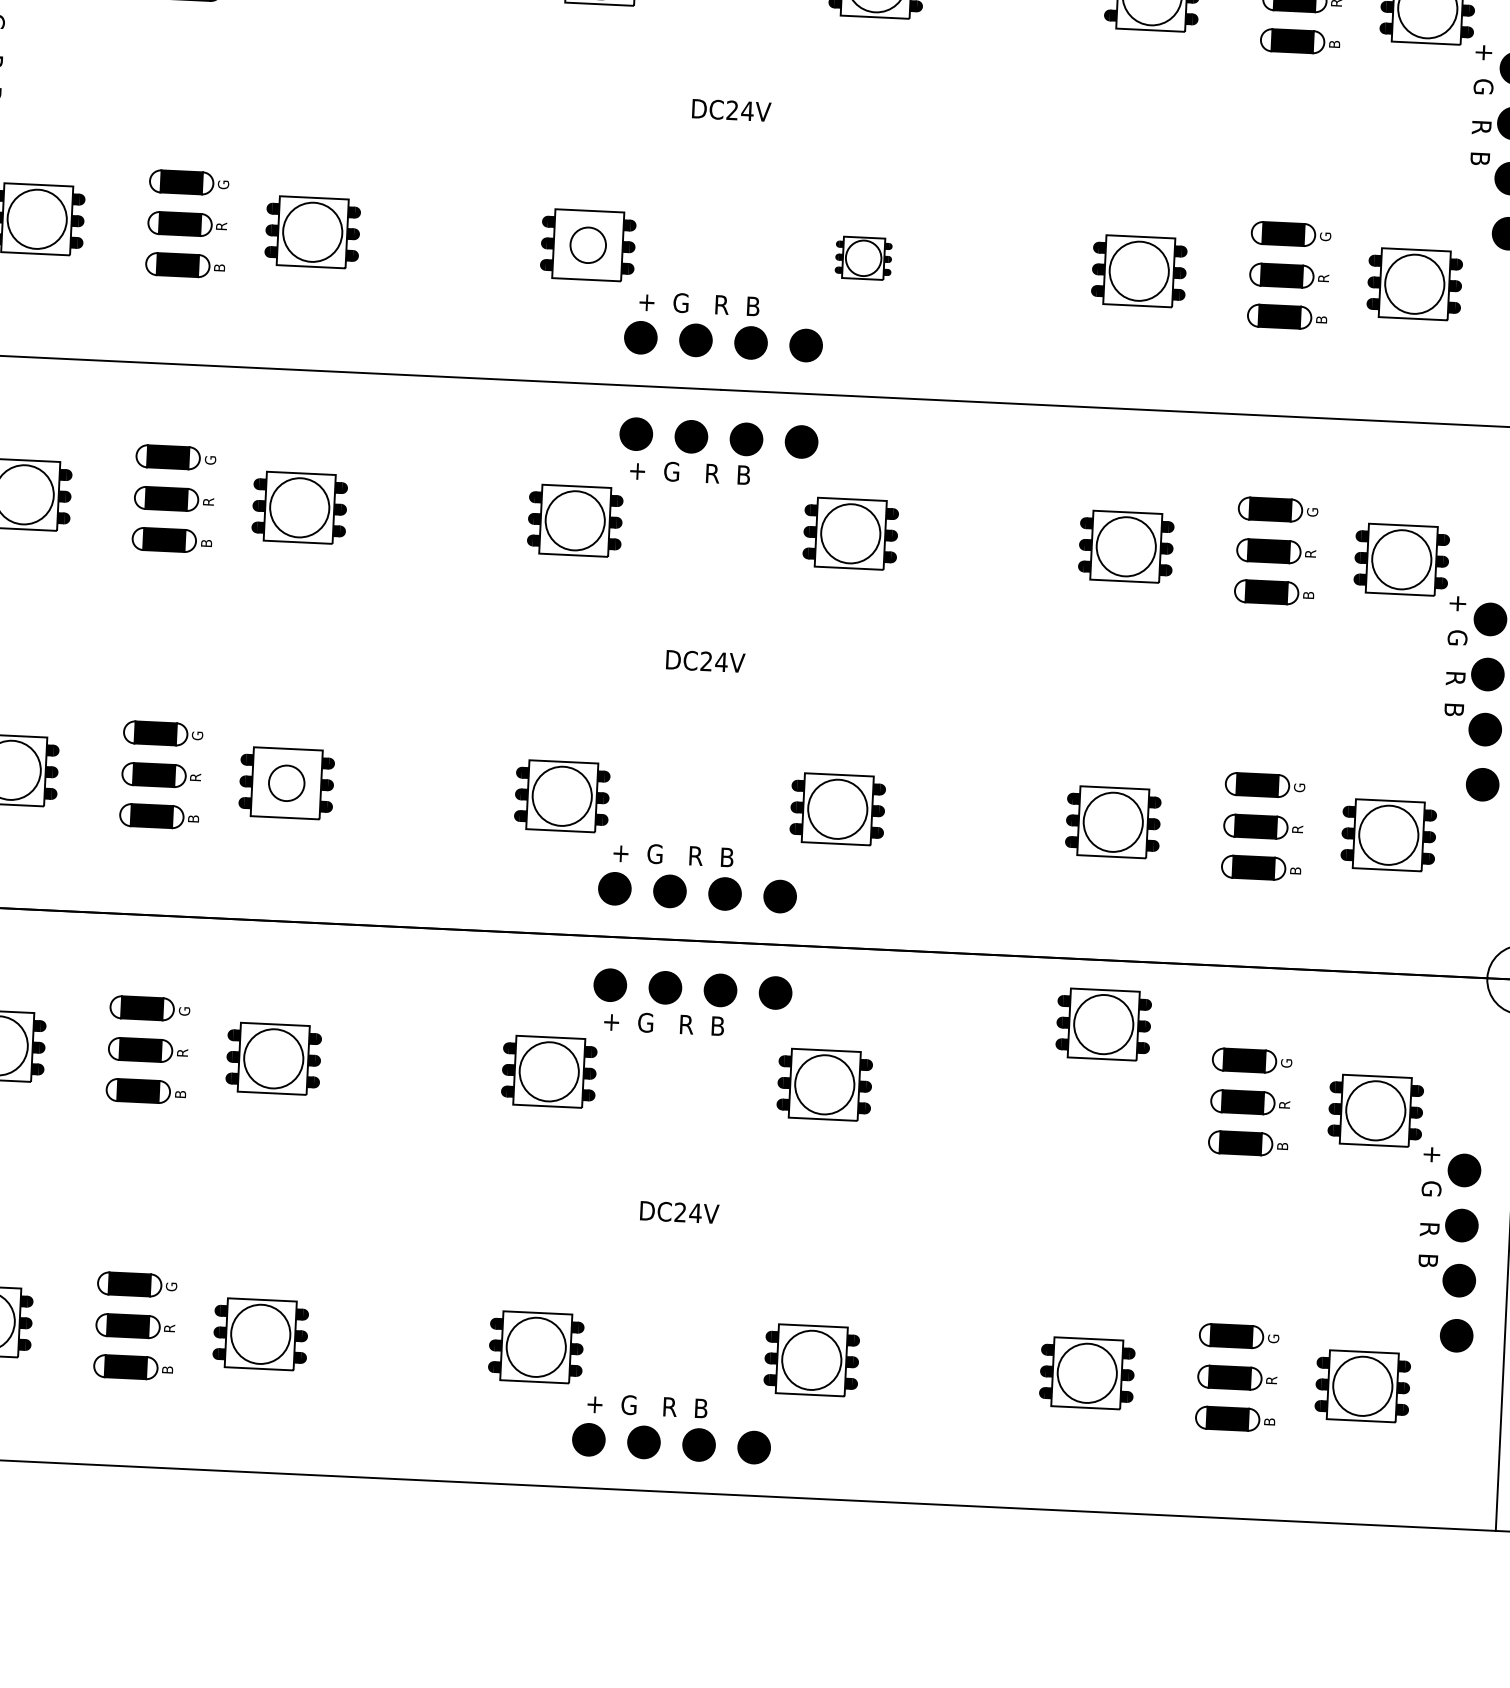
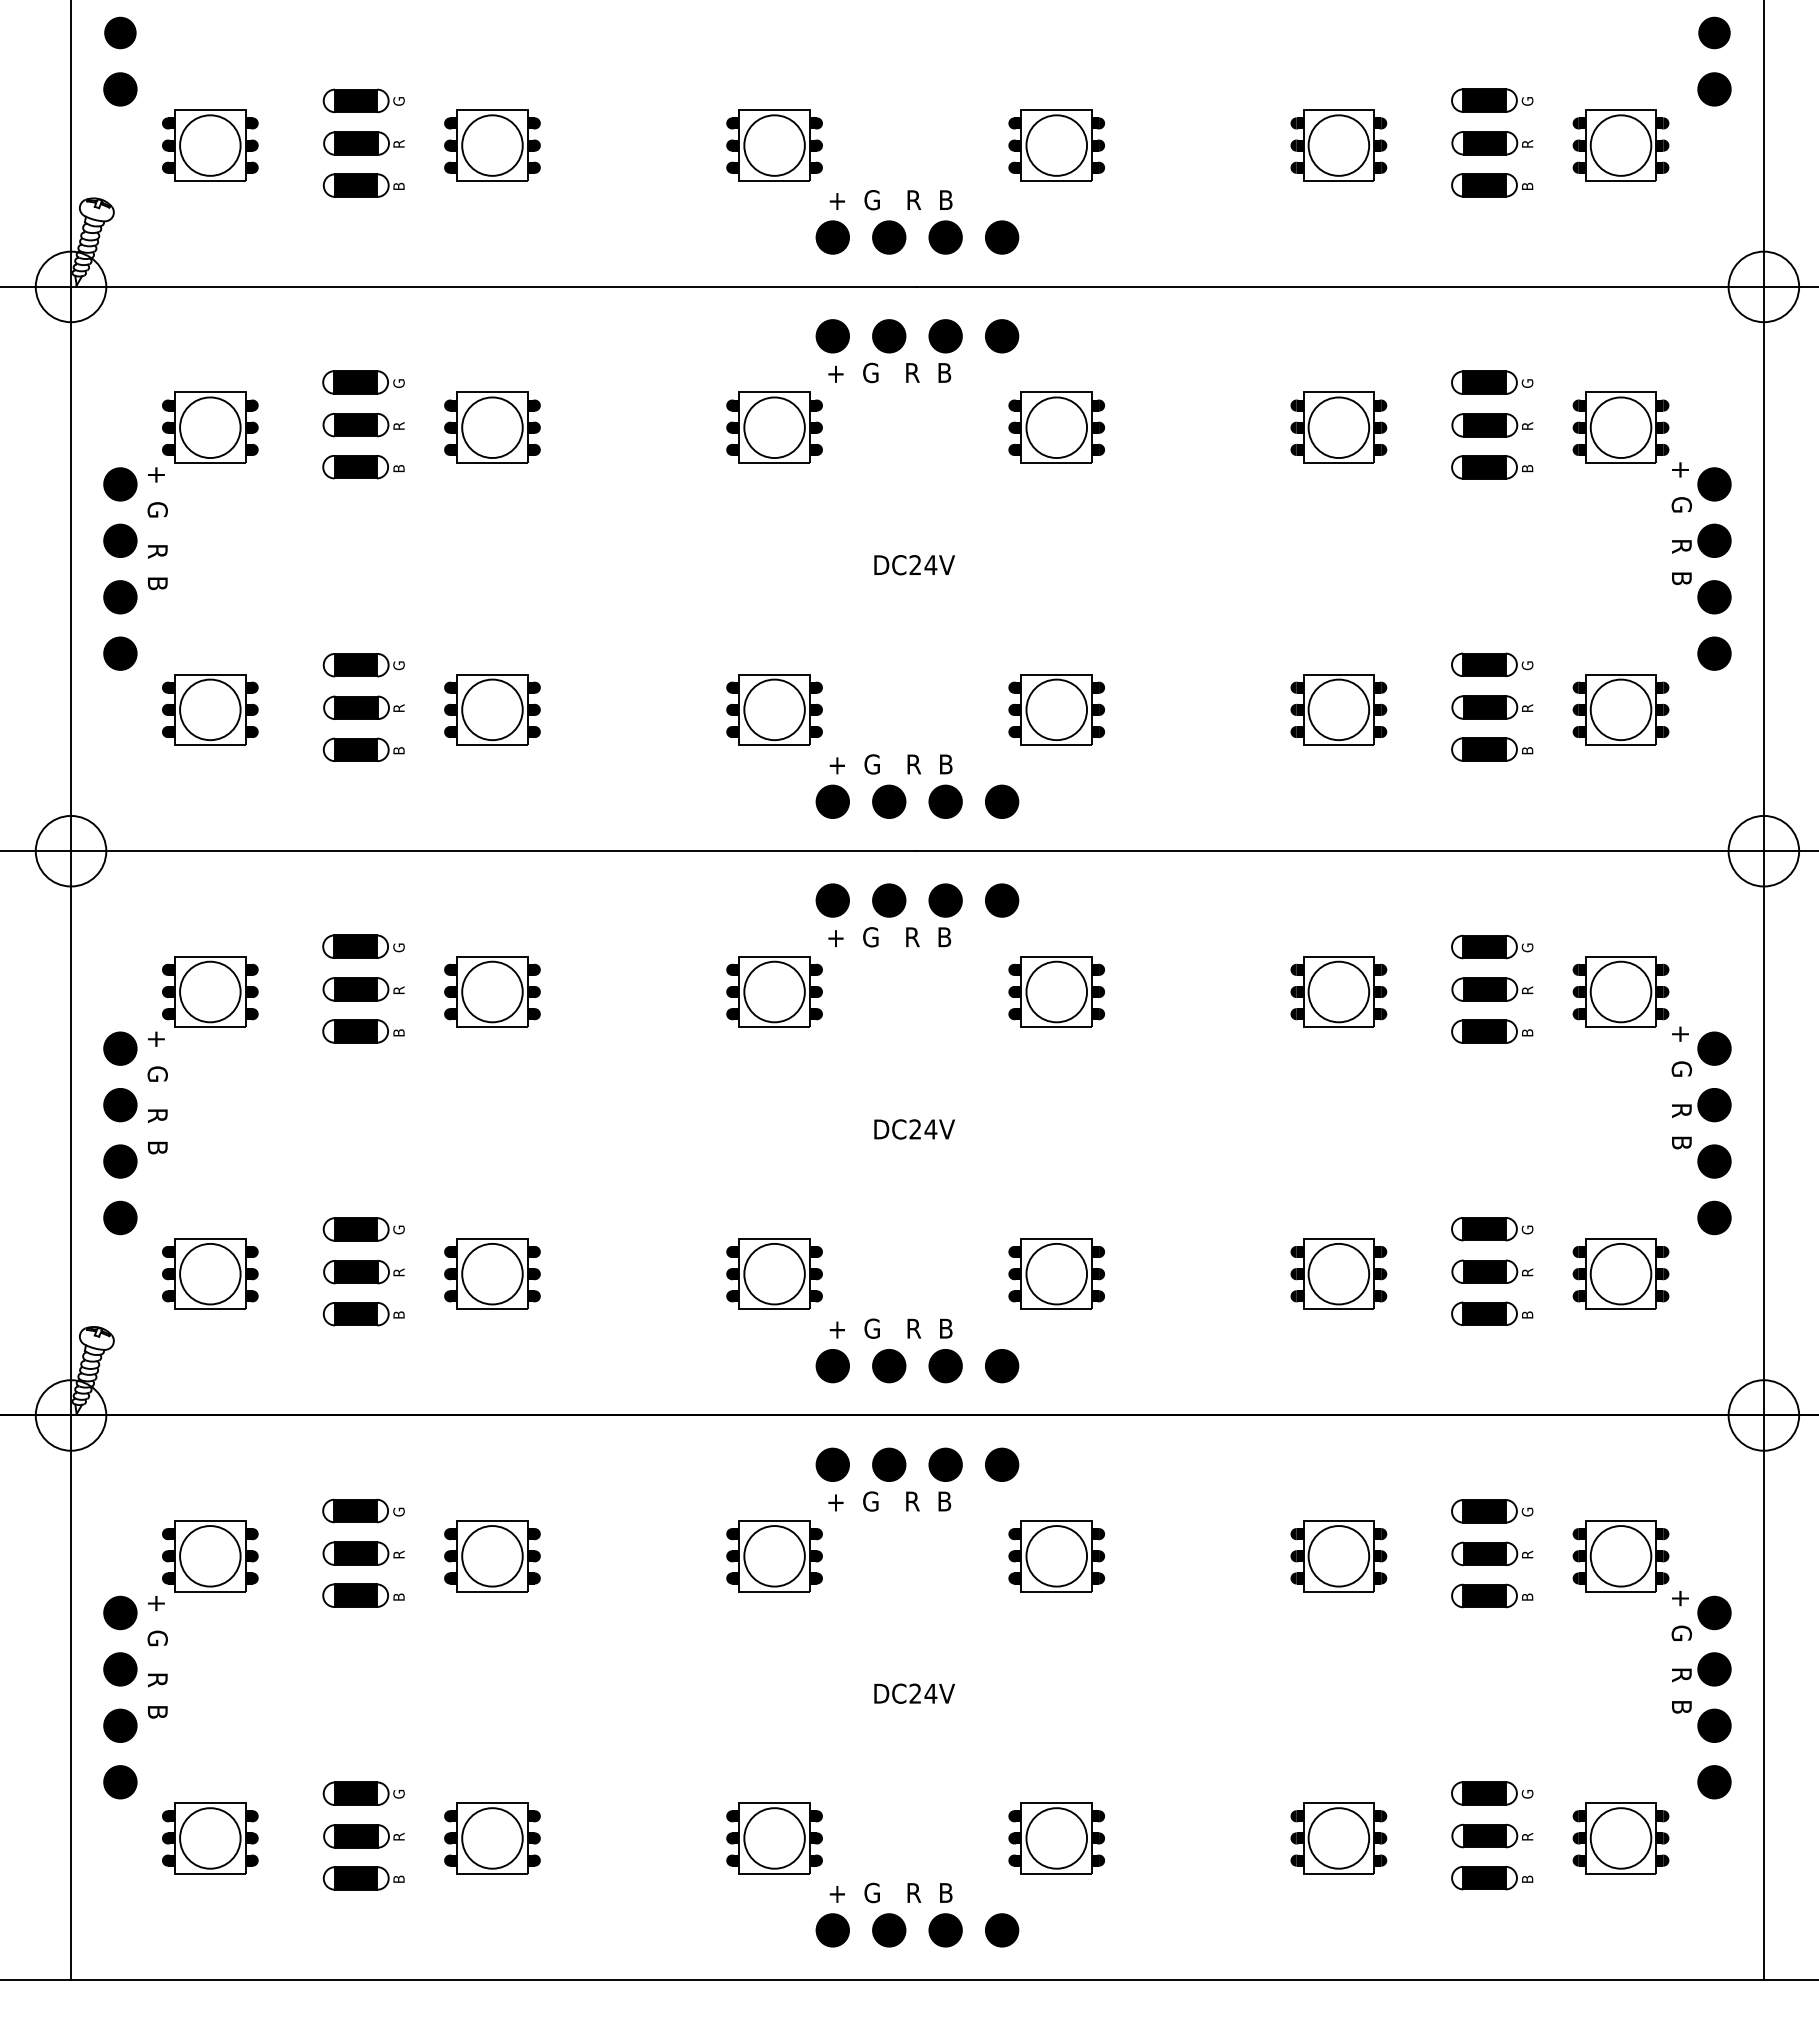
circle: (588, 244) -> (774, 709), size x1.67
part: (863, 257) -> (1056, 709), size x1.67
circle: (286, 782) -> (492, 1273), size x1.67
part: (1103, 1024) -> (1338, 1556), moved

